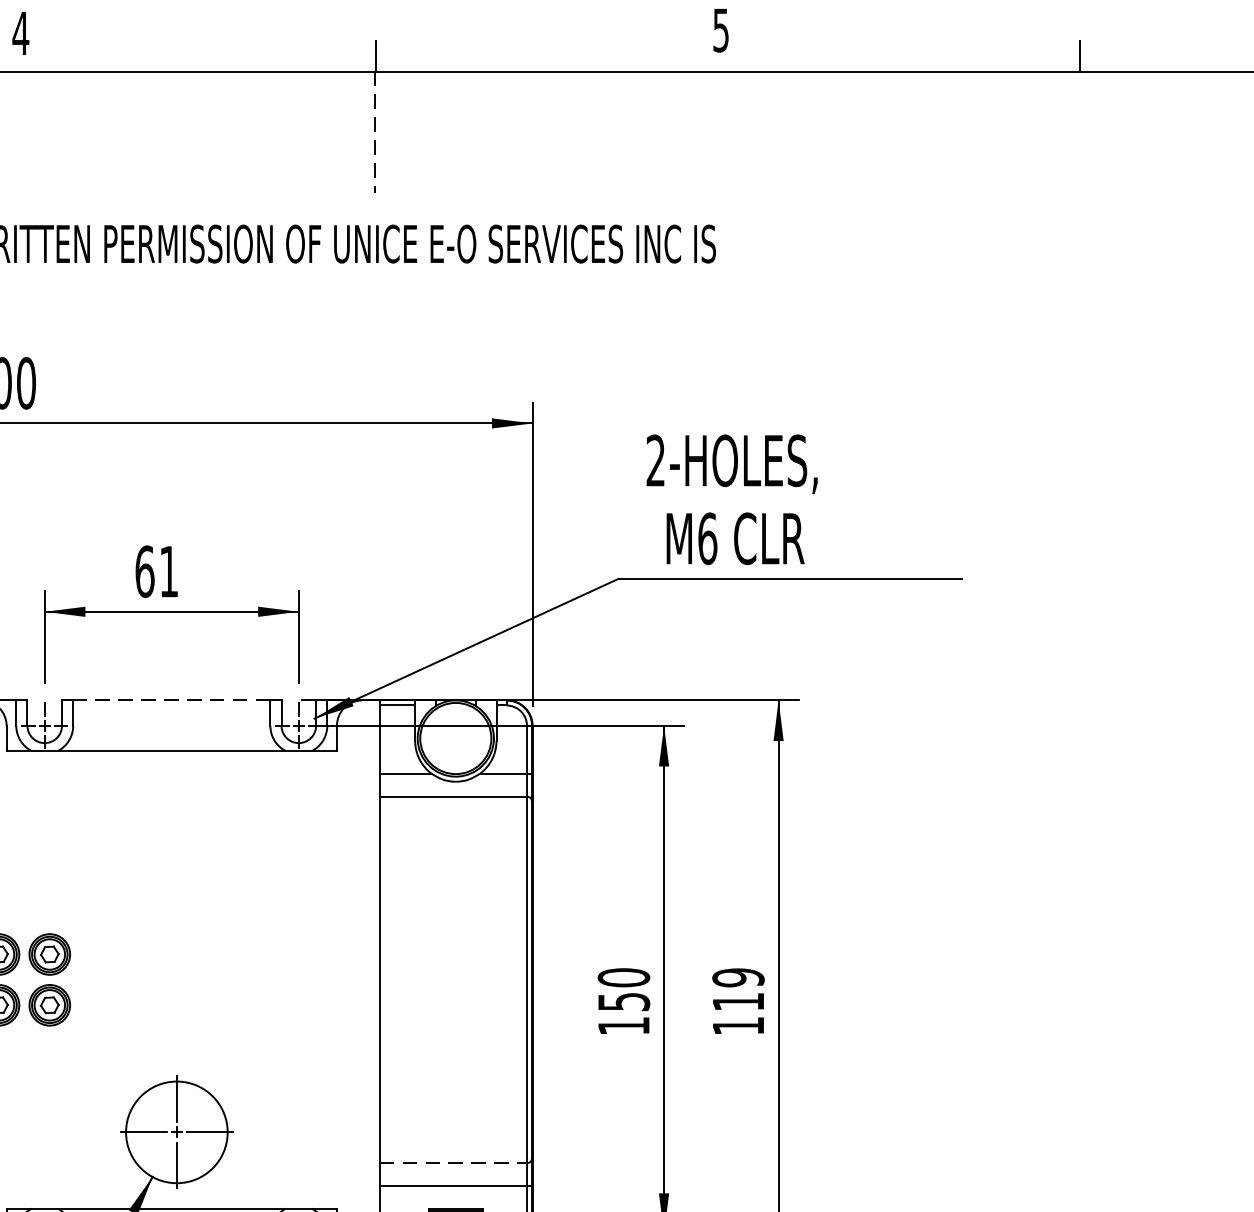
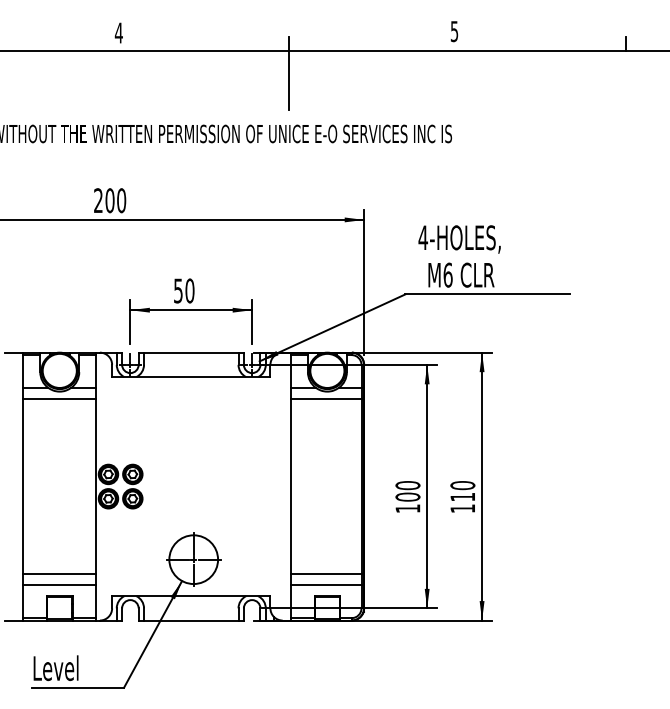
line: (374, 134) -> (288, 81), dashed -> solid
text: (656, 460) -> (423, 237), 2-HOLES, -> 4-HOLES,
text: (157, 570) -> (184, 290), 61 -> 50
line: (170, 700) -> (190, 352), dashed -> solid
text: (737, 977) -> (462, 485), 119 -> 110
text: (622, 1000) -> (407, 496), 150 -> 100
line: (453, 1163) -> (326, 574), dashed -> solid

